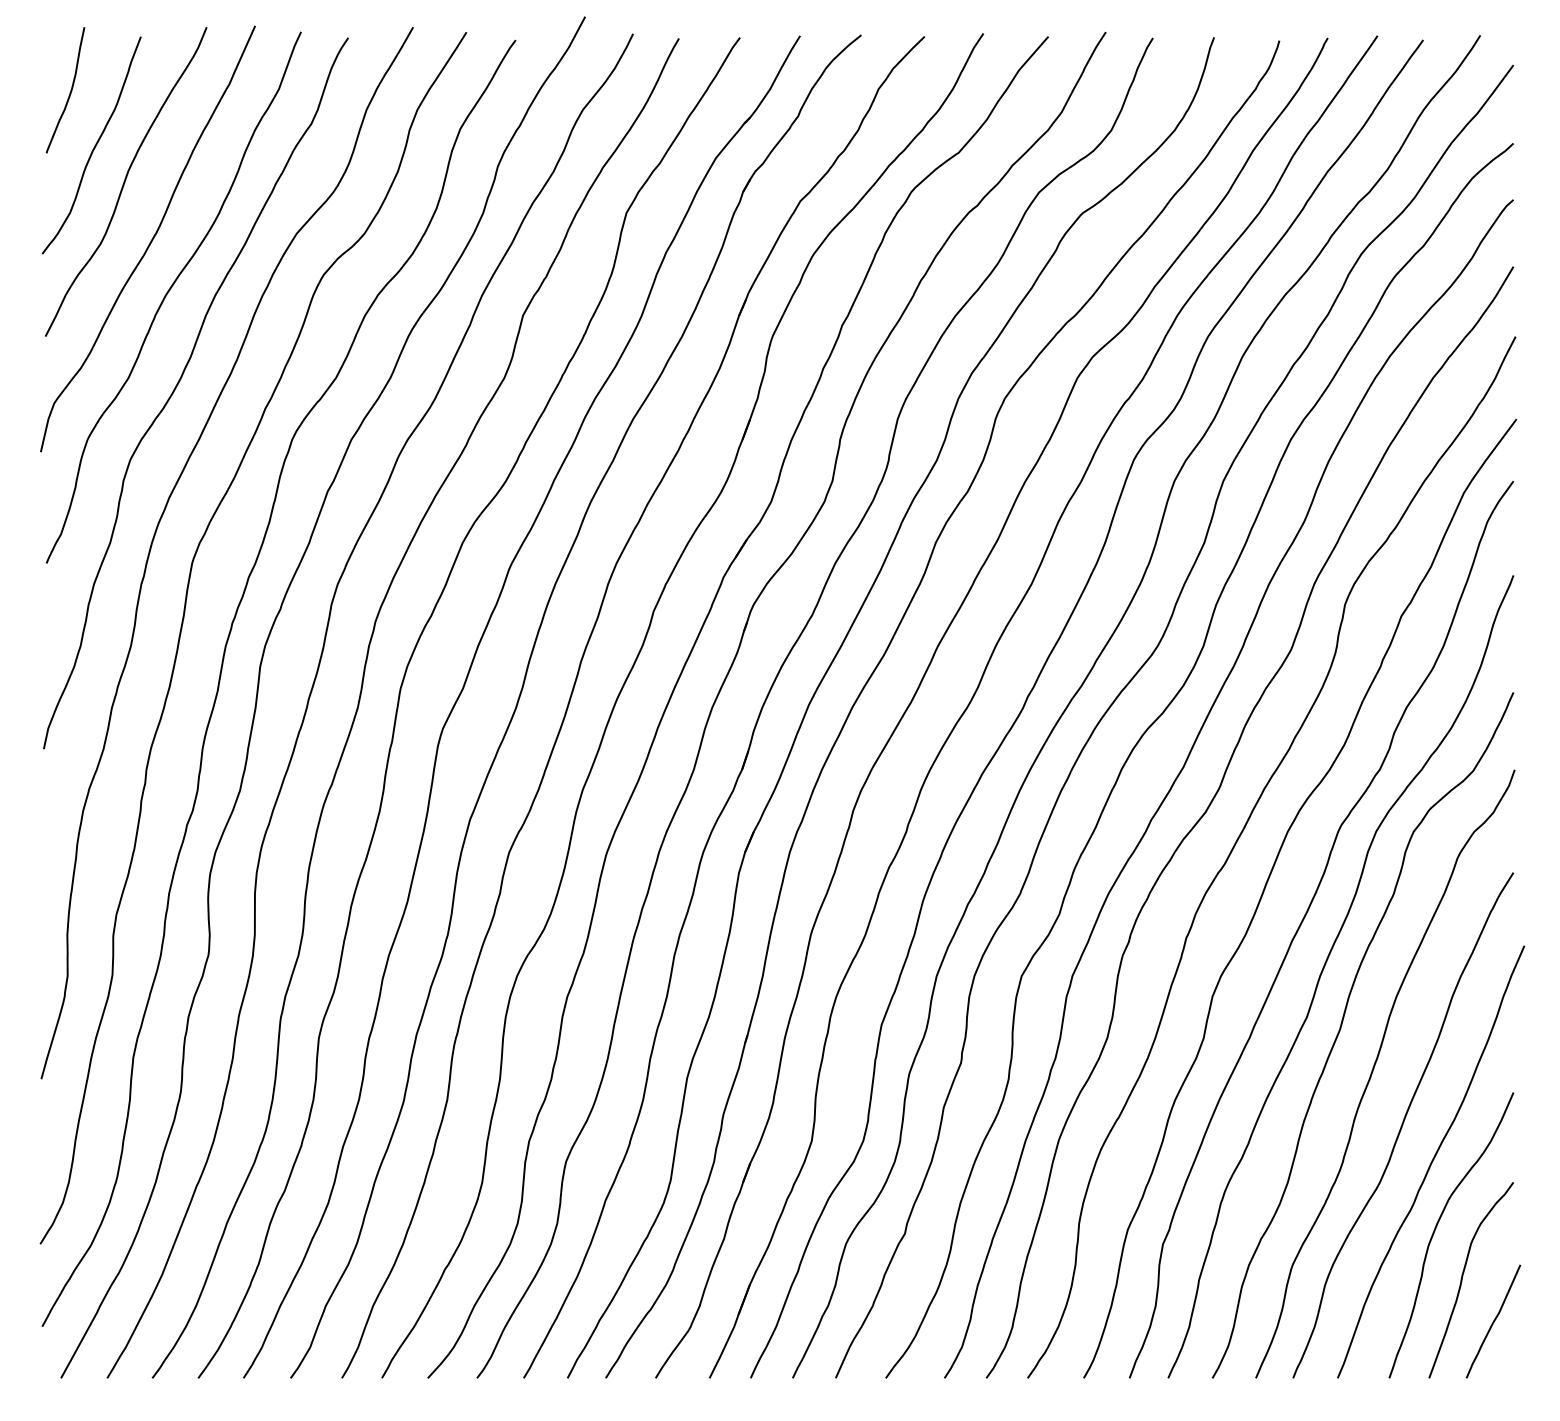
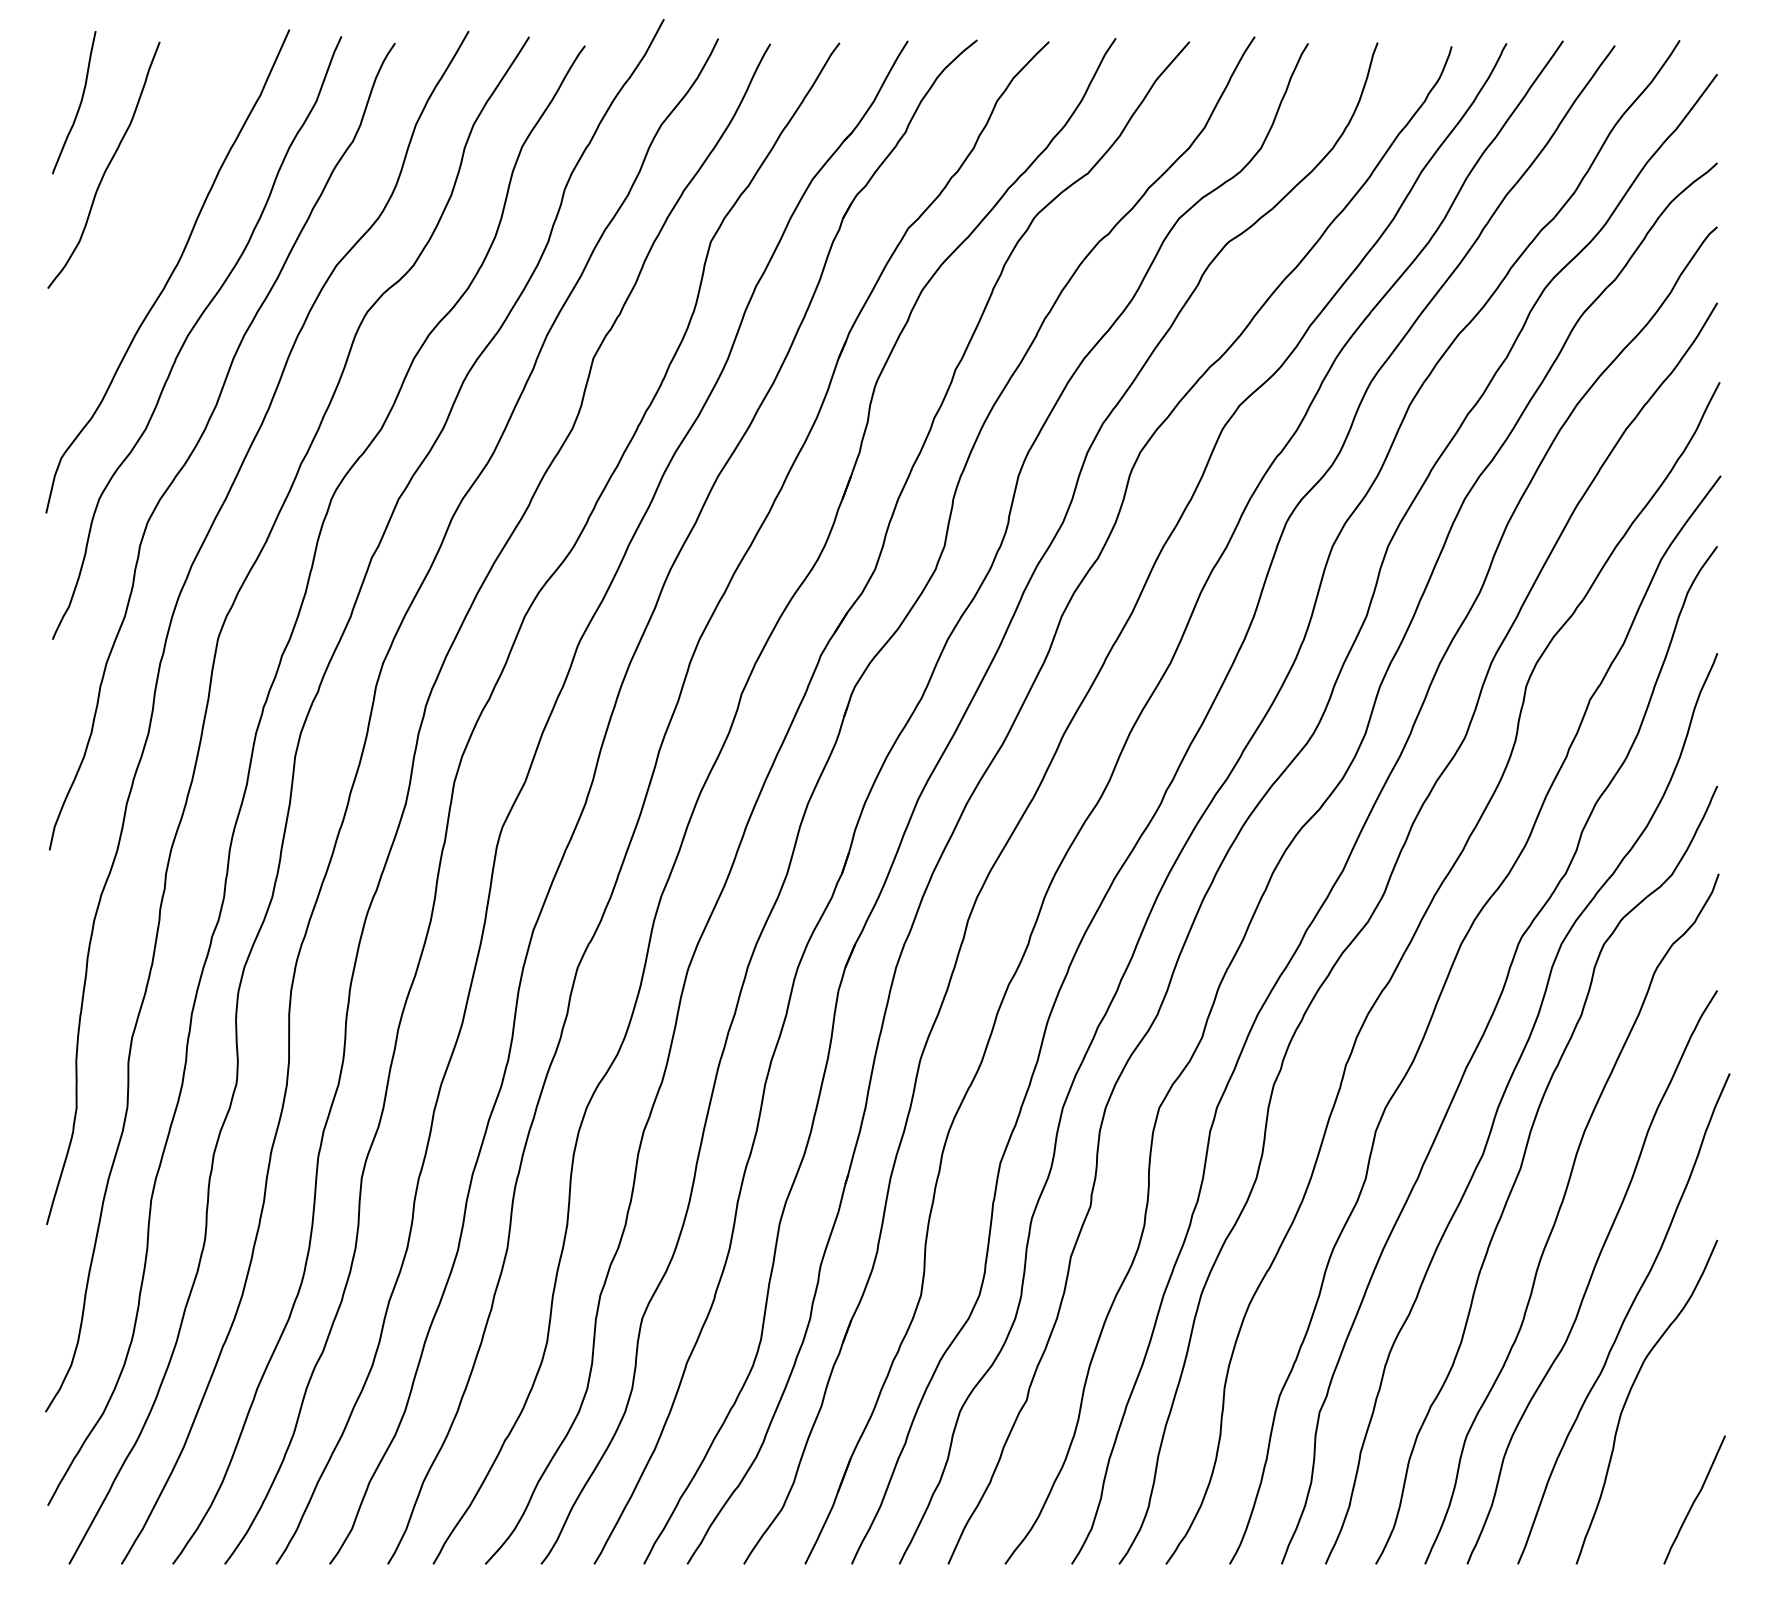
curve: (126, 180) -> (143, 205), removed
curve: (1462, 1280) -> (1659, 1453), removed

